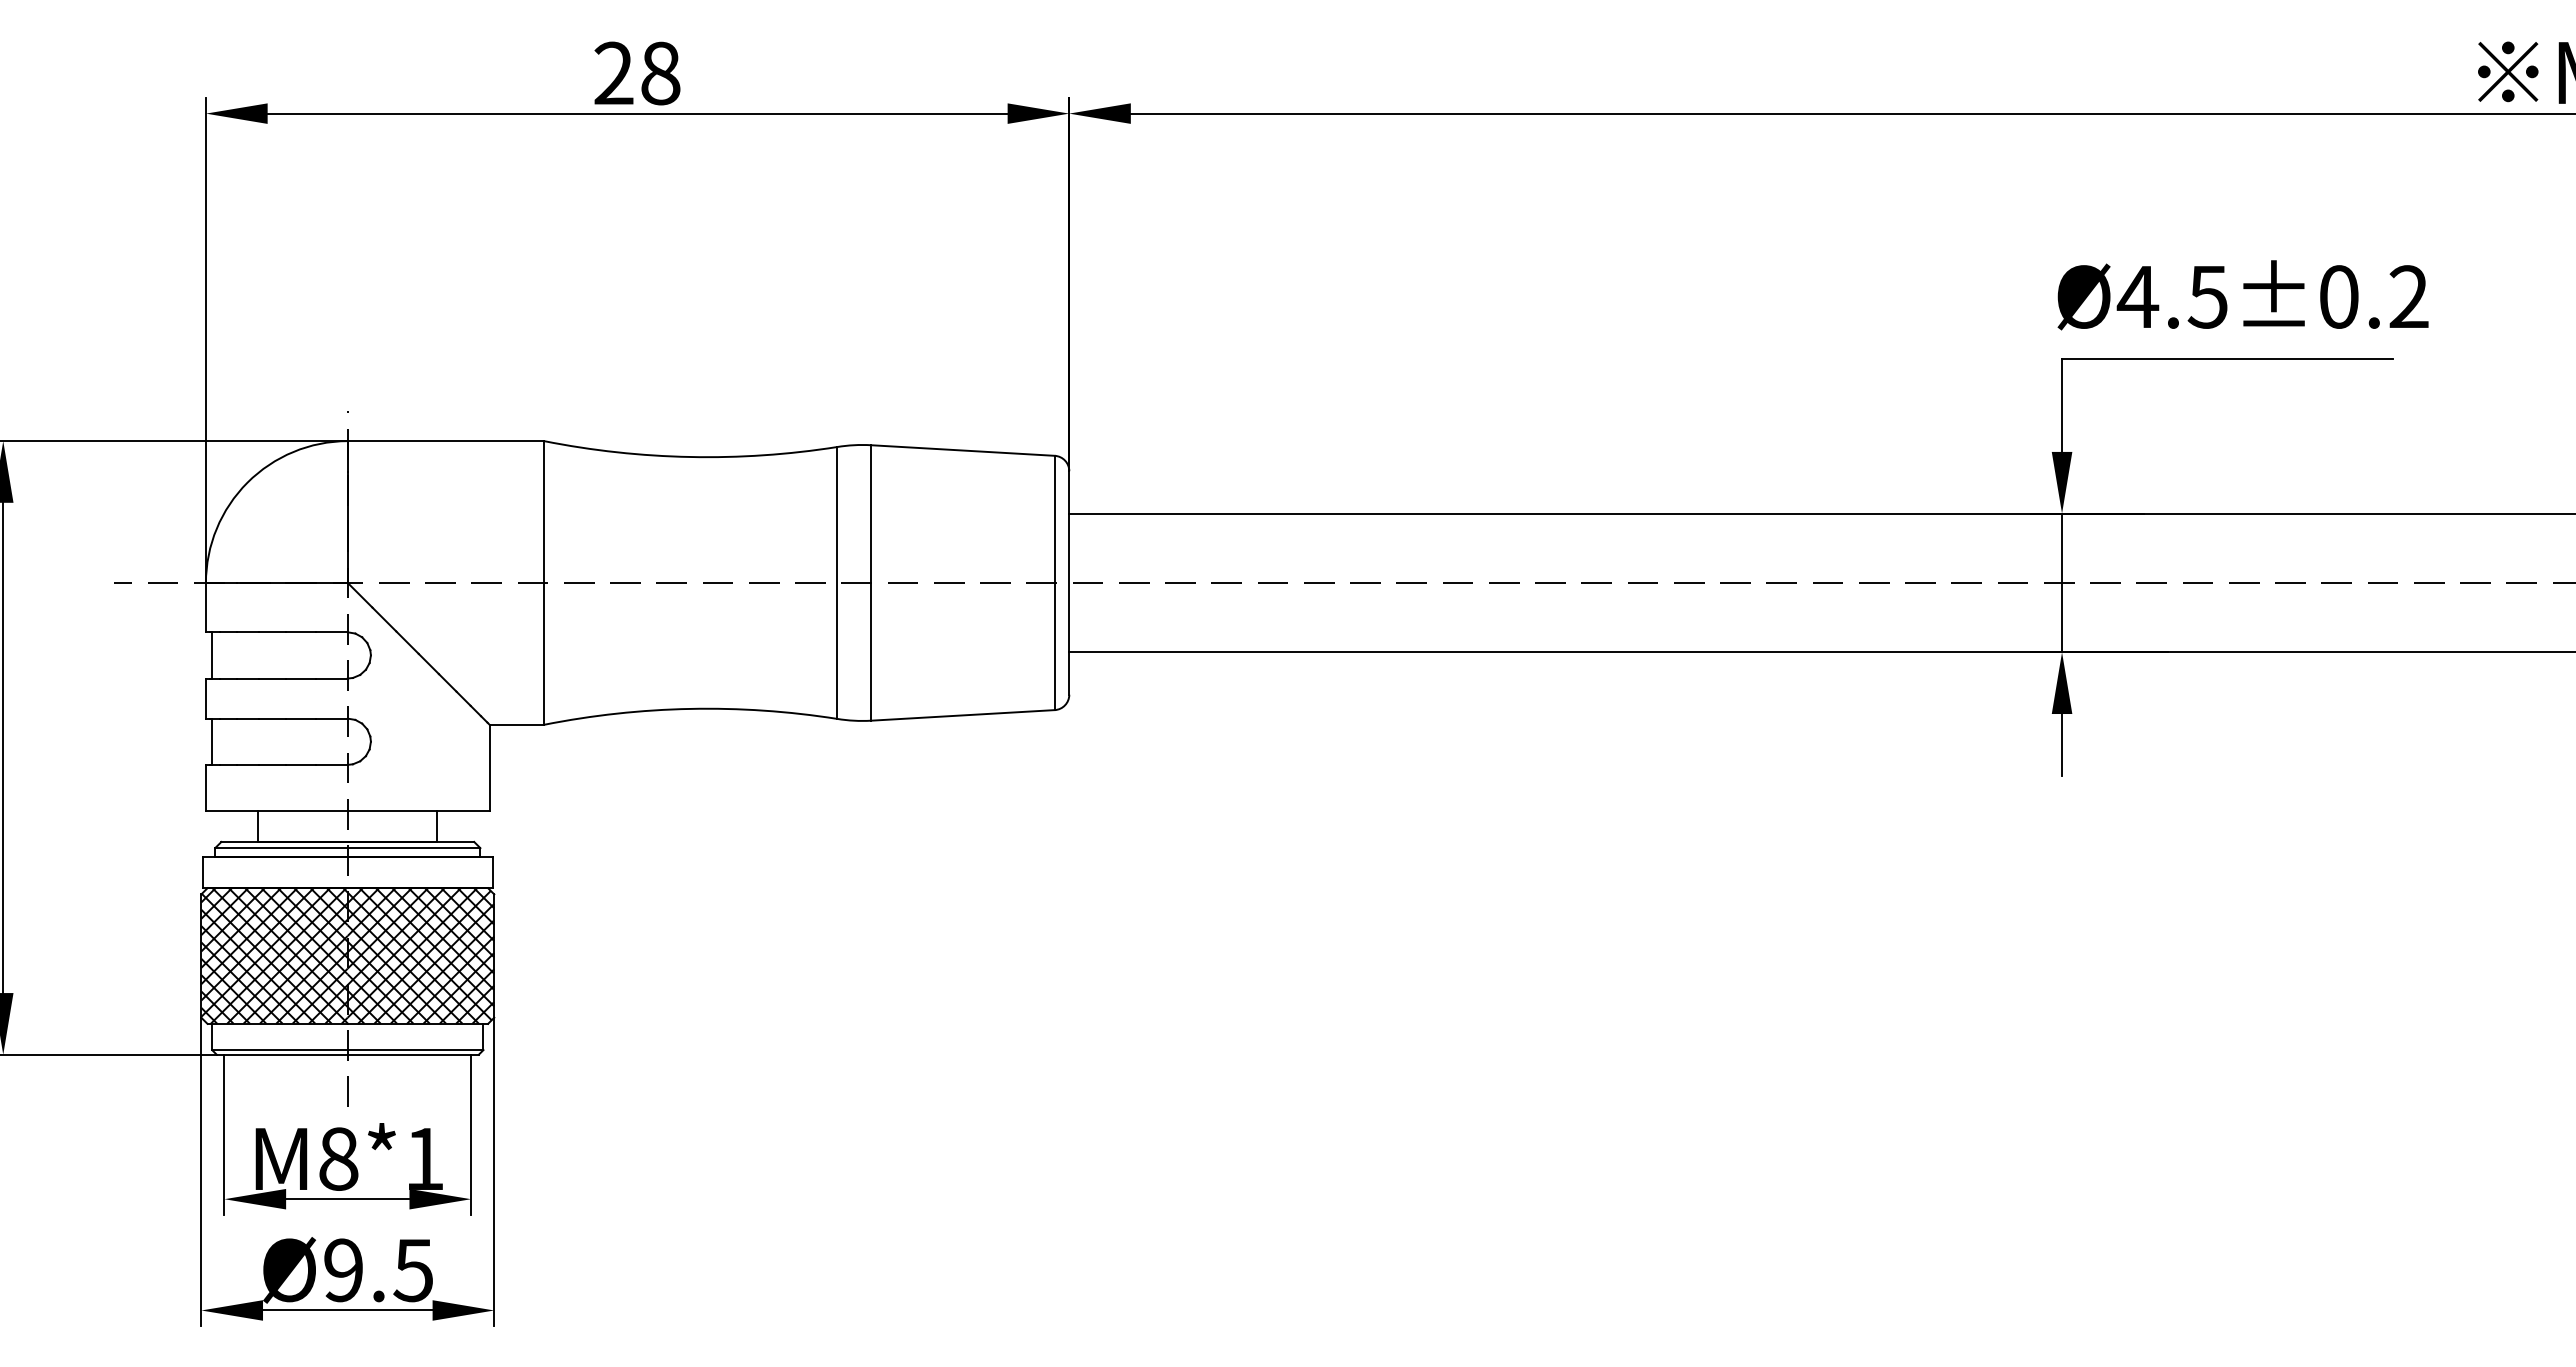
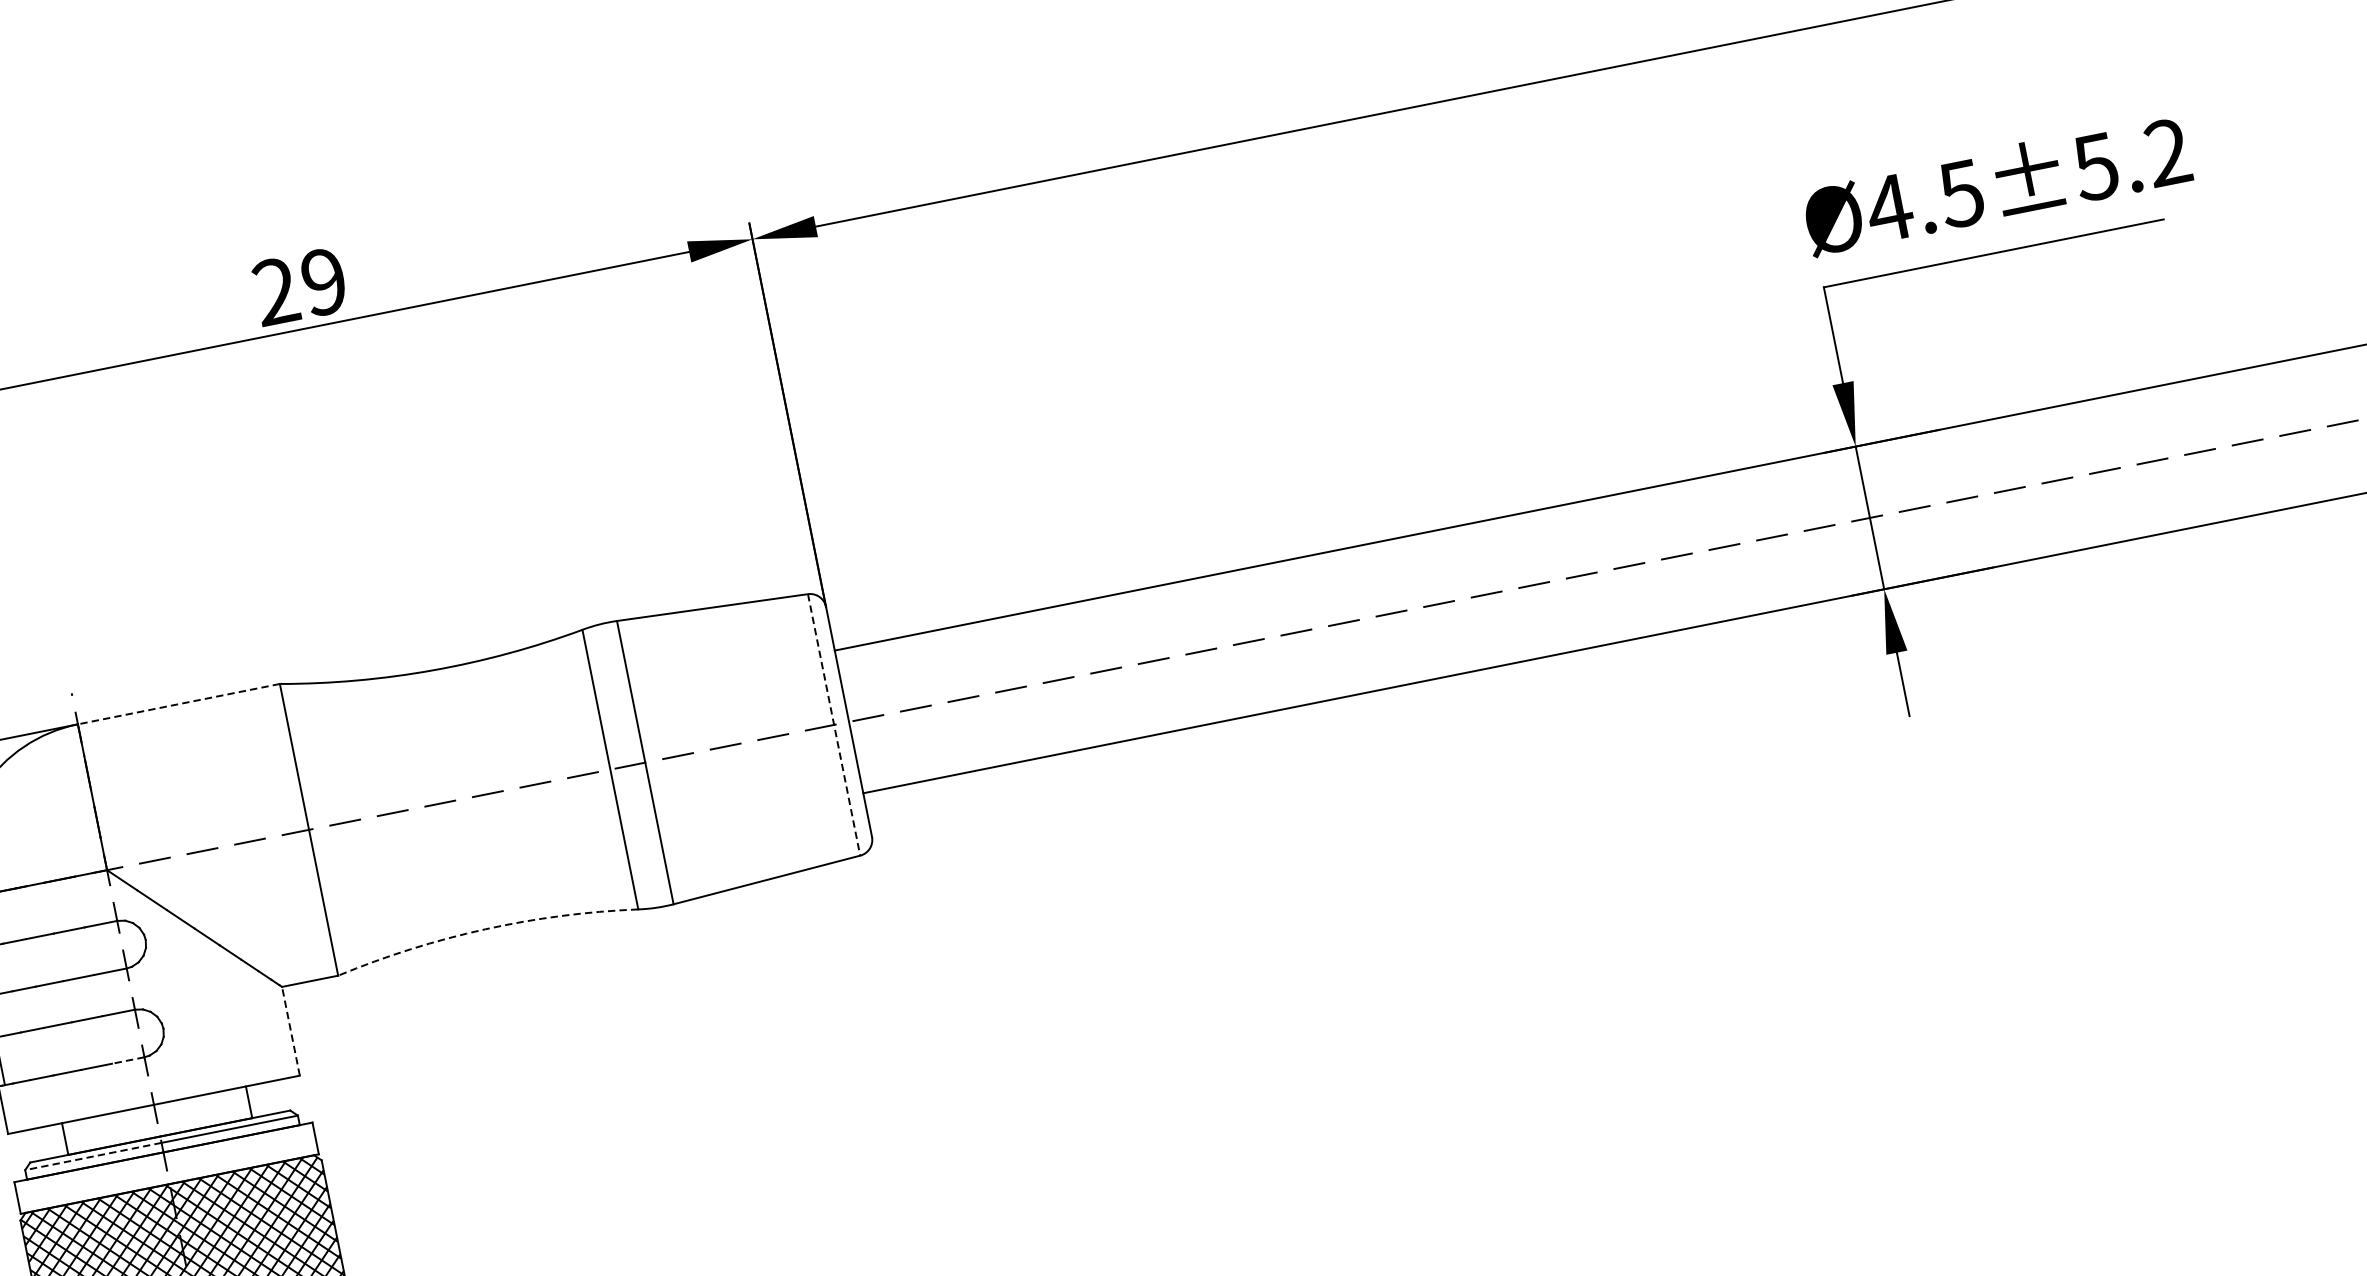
text: (660, 73) -> (323, 282), 28 -> 29
text: (2338, 296) -> (2095, 166), Ø4.5±0.2 -> Ø4.5±5.2
line: (445, 441) -> (178, 704), solid -> dashed
line: (1054, 583) -> (833, 725), solid -> dashed
arc: (690, 708) -> (485, 928), solid -> dashed
line: (332, 764) -> (128, 1060), solid -> dashed
line: (489, 767) -> (290, 1030), solid -> dashed
line: (281, 848) -> (93, 1156), solid -> dashed

